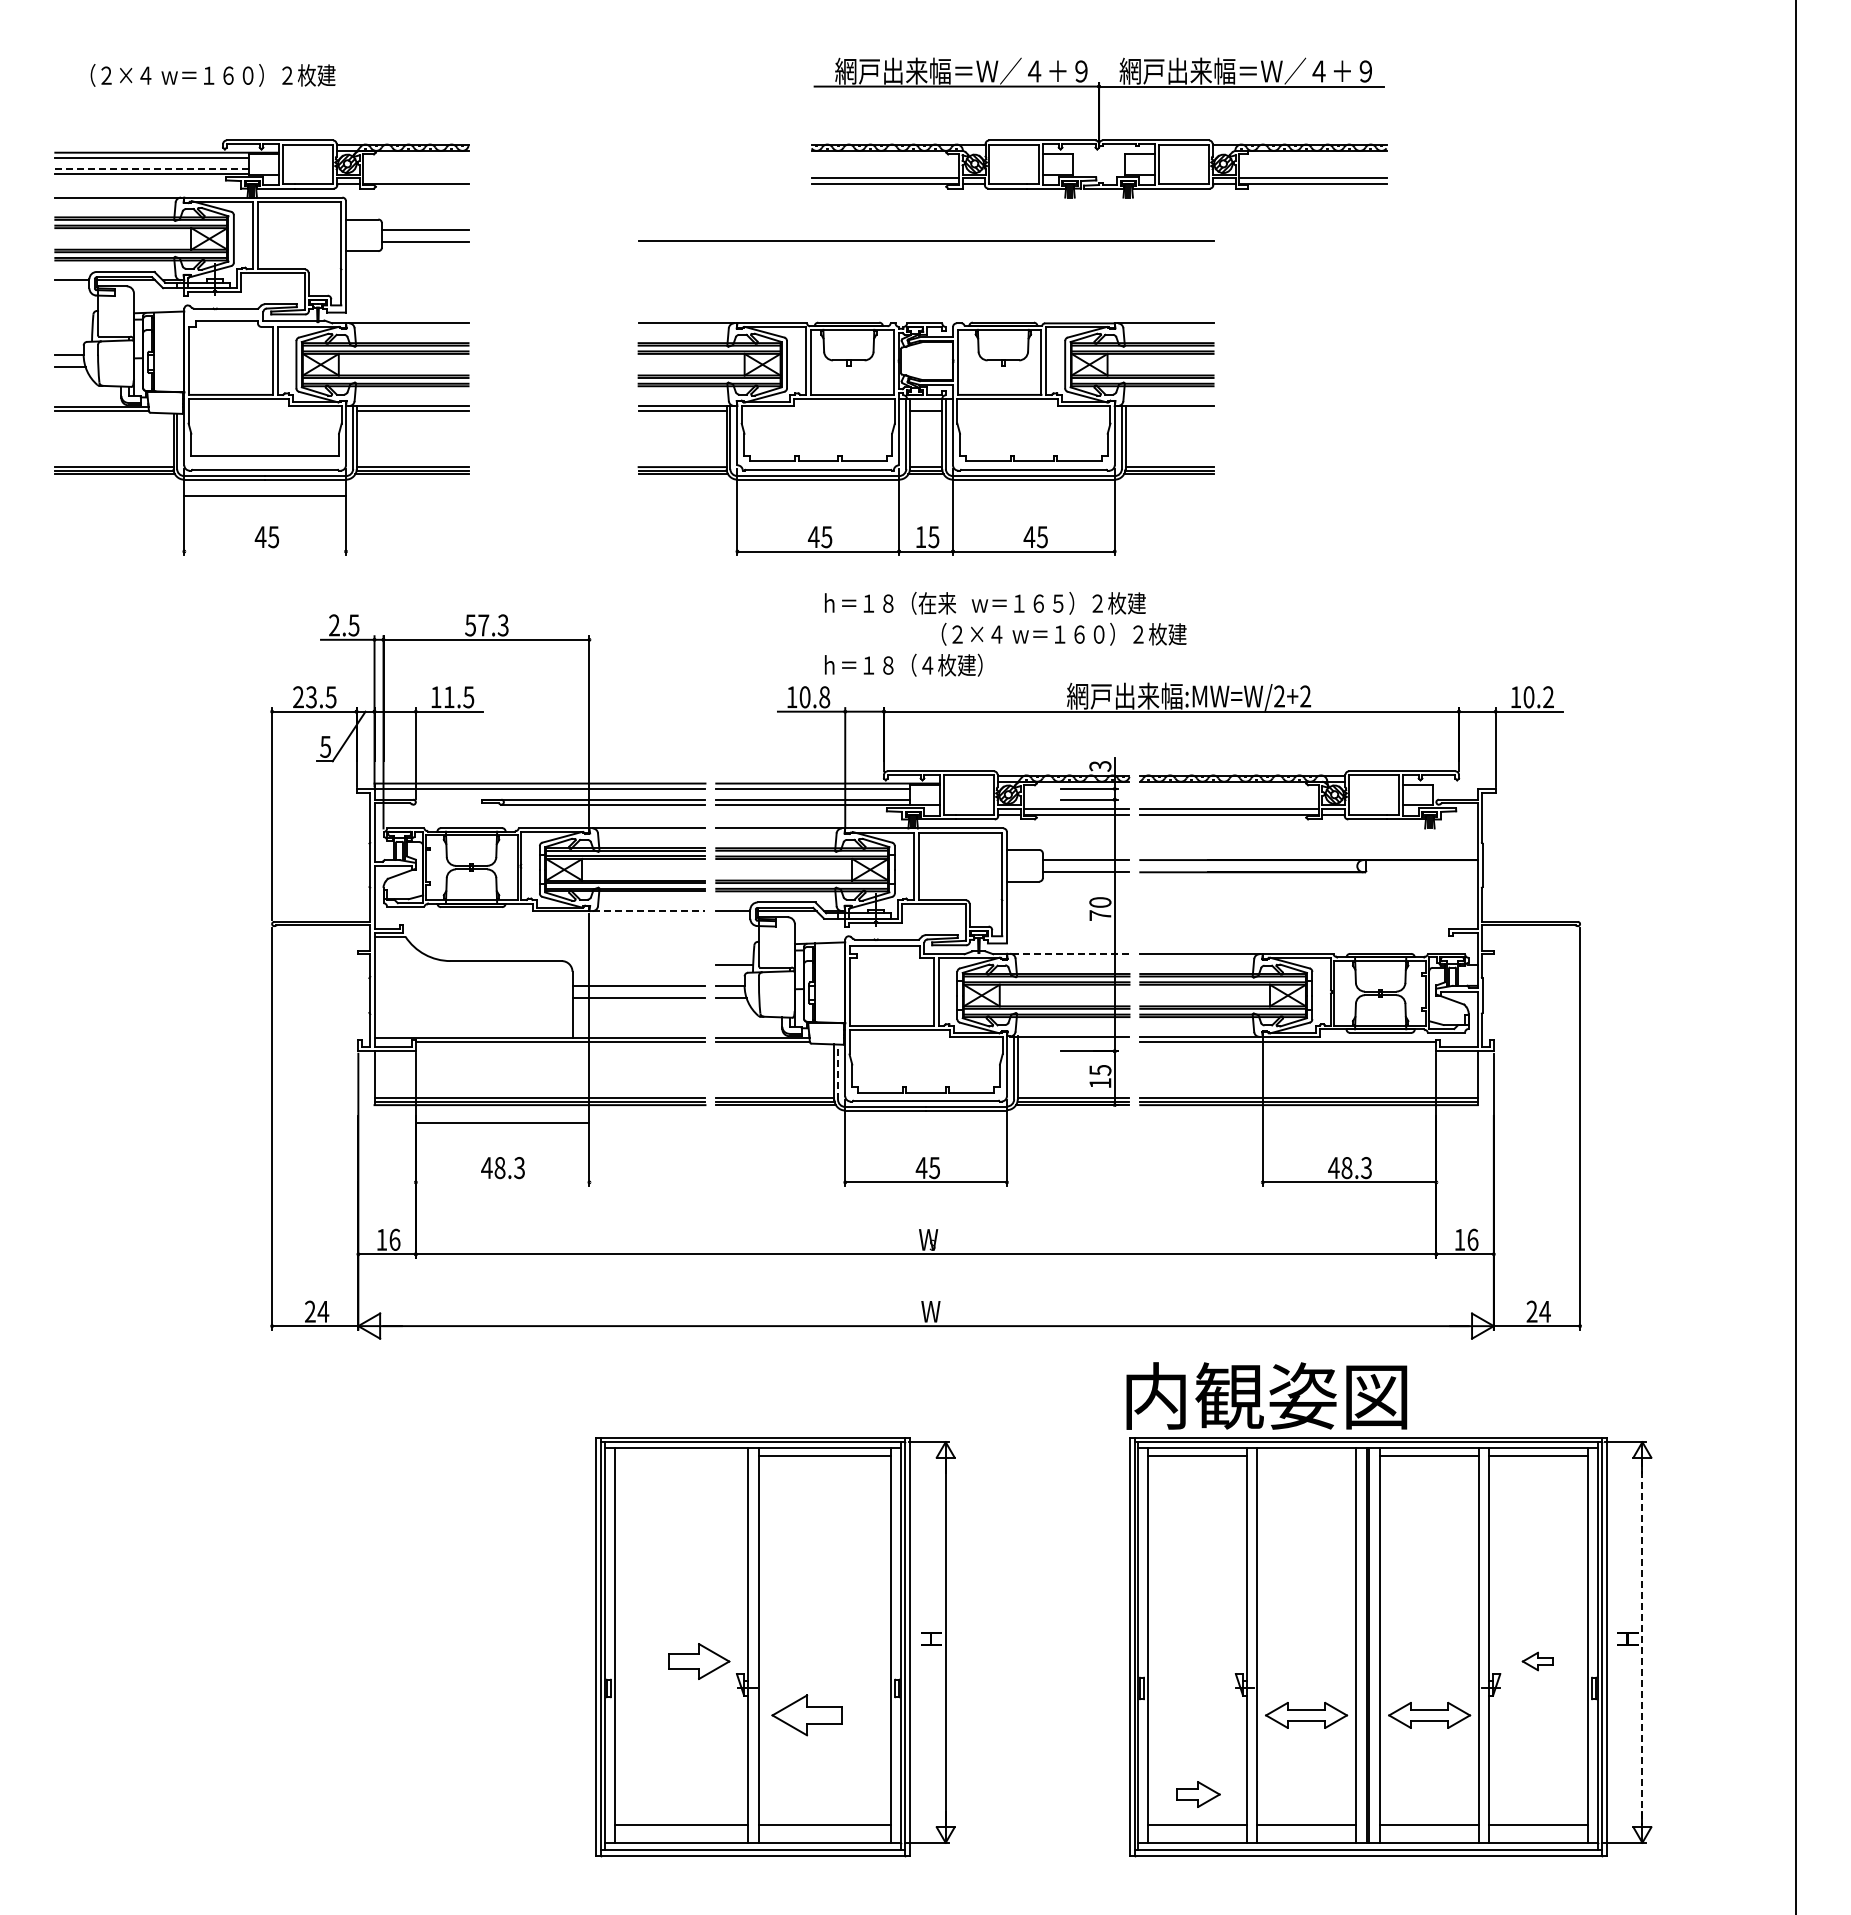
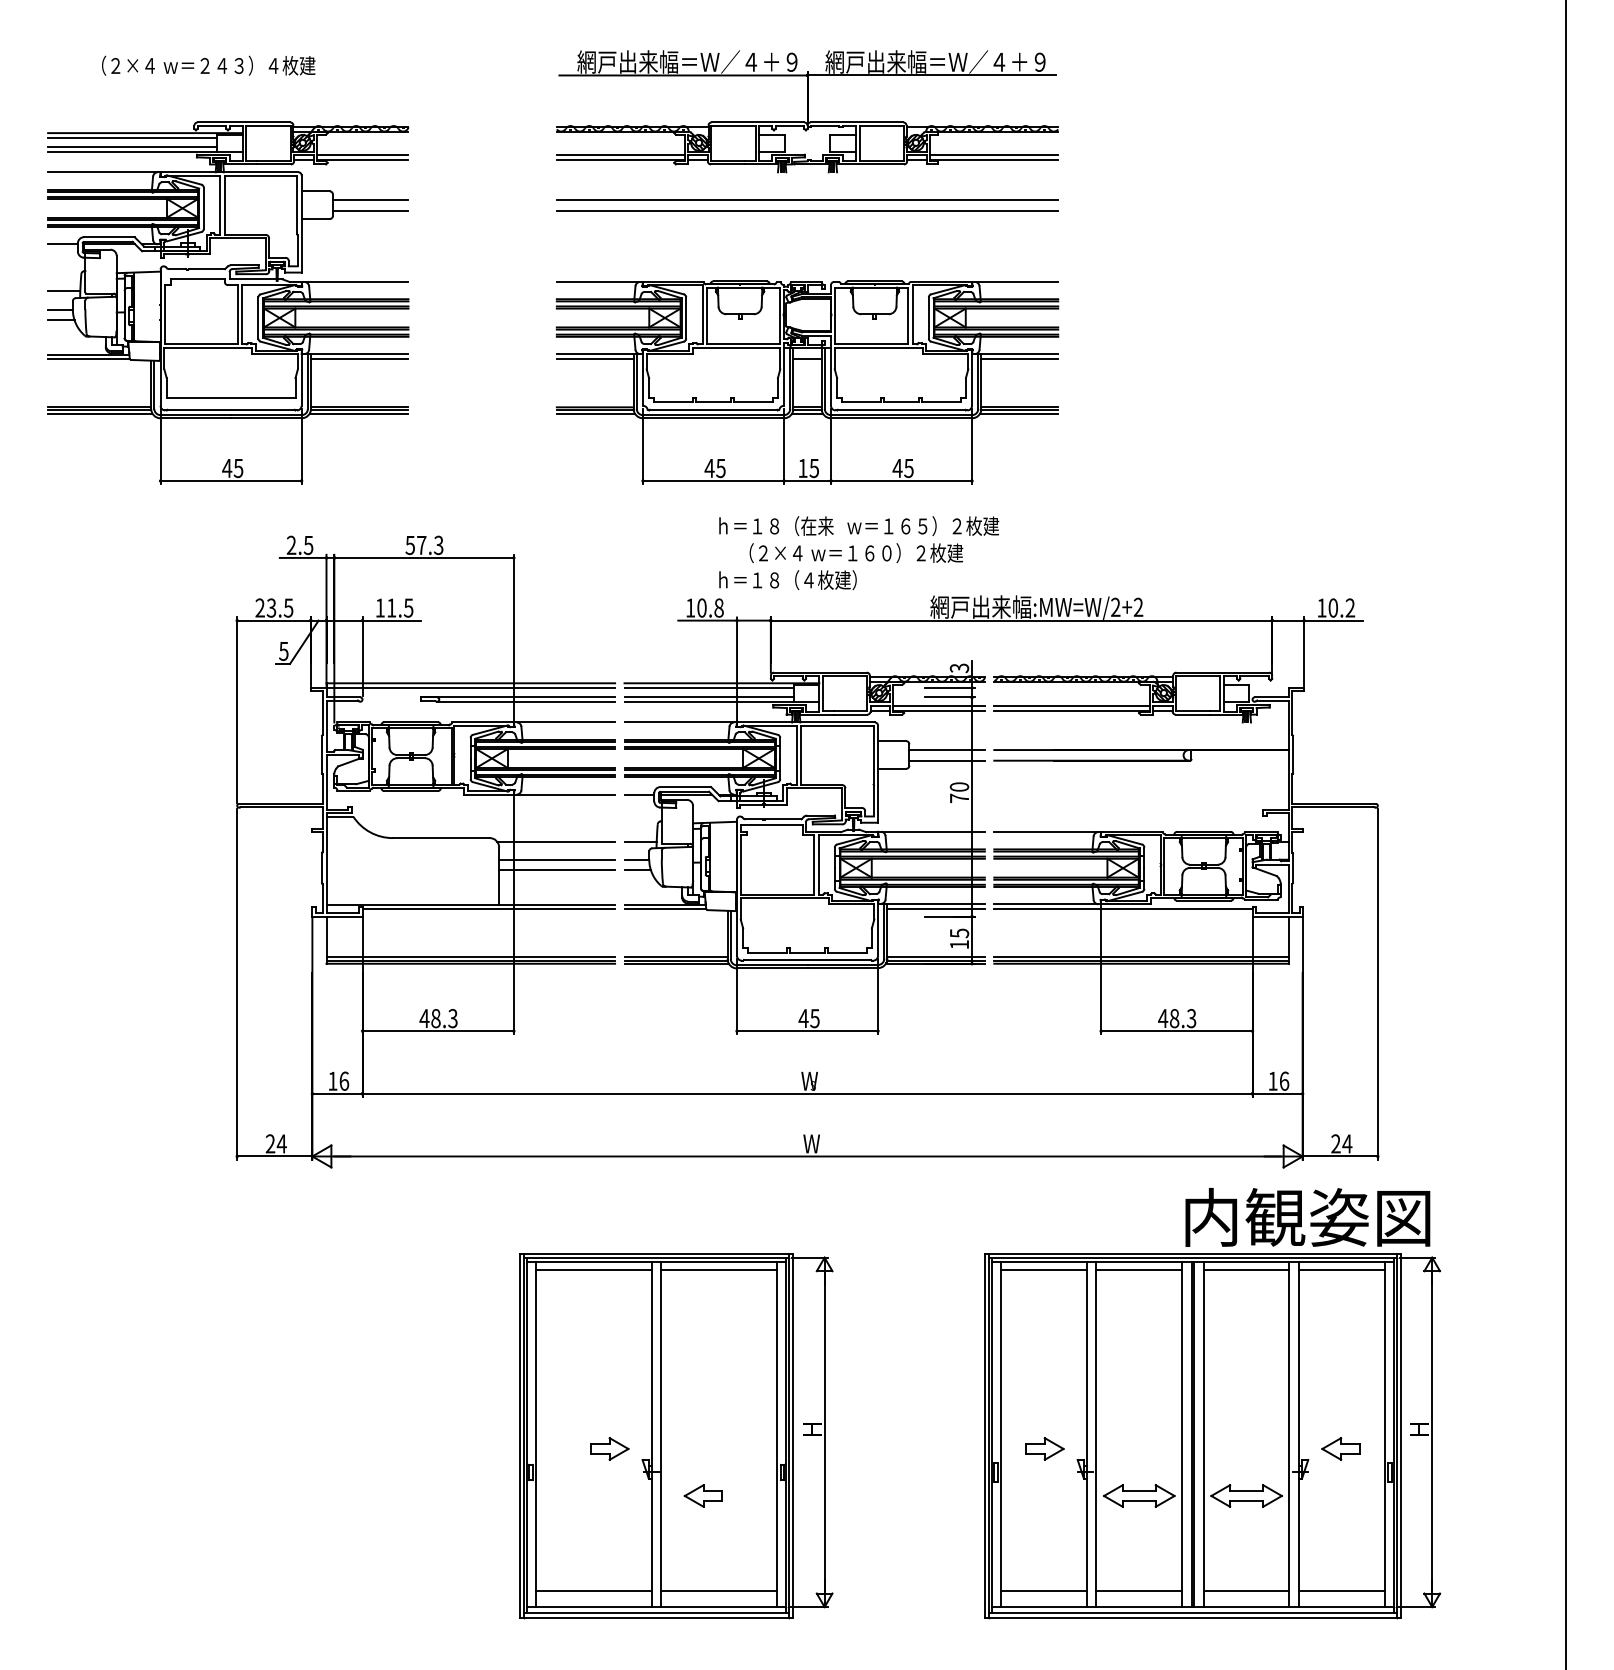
text: (225, 75) -> (196, 65), （２×４ ｗ＝１６０）２枚建 -> （２×４ ｗ＝２４３）４枚建
part: (1099, 127) -> (807, 111), moved
line: (151, 168) -> (131, 146), dashed -> solid
line: (415, 178) -> (362, 155), added
line: (925, 229) -> (807, 200), added
line: (73, 334) -> (63, 291), added
line: (1169, 411) -> (1019, 358), added
line: (265, 495) -> (231, 480), moved
text: (1063, 633) -> (855, 552), moved
line: (649, 911) -> (566, 794), dashed -> solid
line: (1070, 954) -> (933, 832), dashed -> solid
line: (637, 965) -> (555, 841), added
line: (1073, 1042) -> (936, 909), added
line: (838, 1072) -> (731, 935), dashed -> solid
line: (502, 1123) -> (438, 1031), moved
text: (1266, 1395) -> (1307, 1216), moved
line: (680, 1456) -> (593, 1270), added
line: (1306, 1456) -> (1139, 1270), added
line: (1642, 1642) -> (1432, 1432), dashed -> solid
part: (699, 1661) -> (609, 1448), size x0.71
part: (1537, 1661) -> (1340, 1448), size x1.43
part: (806, 1715) -> (703, 1496), size x0.62
part: (1198, 1794) -> (1045, 1448), moved

